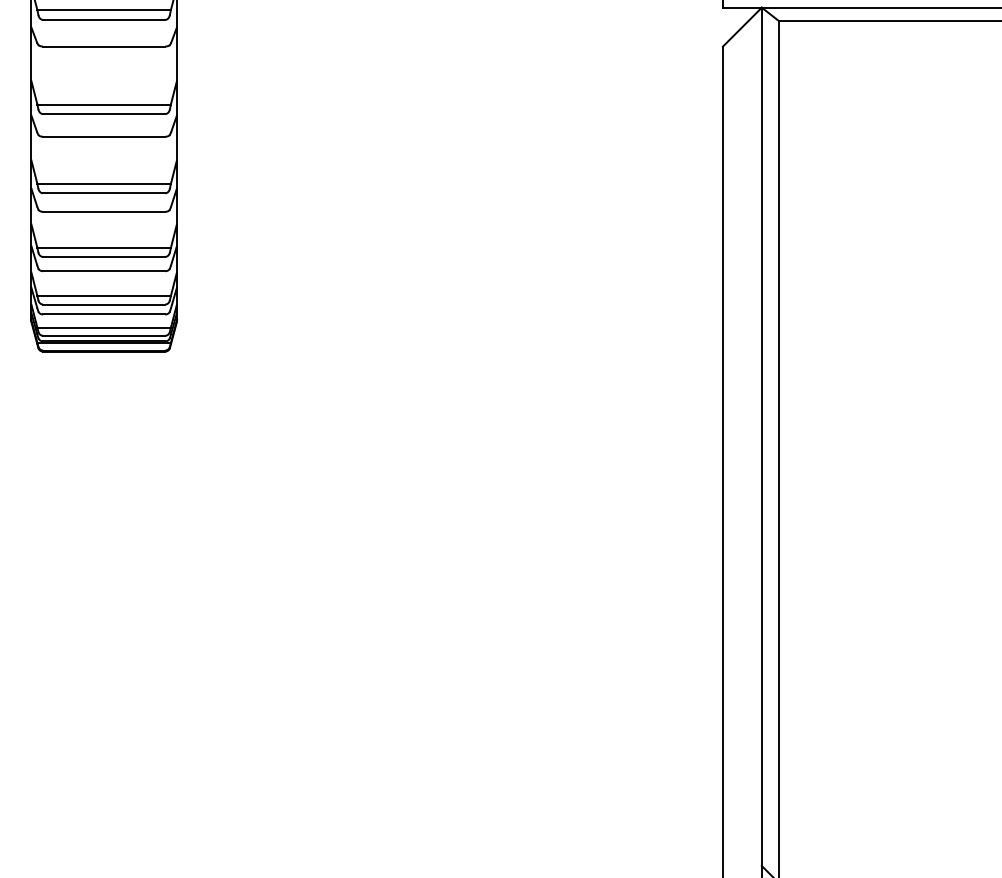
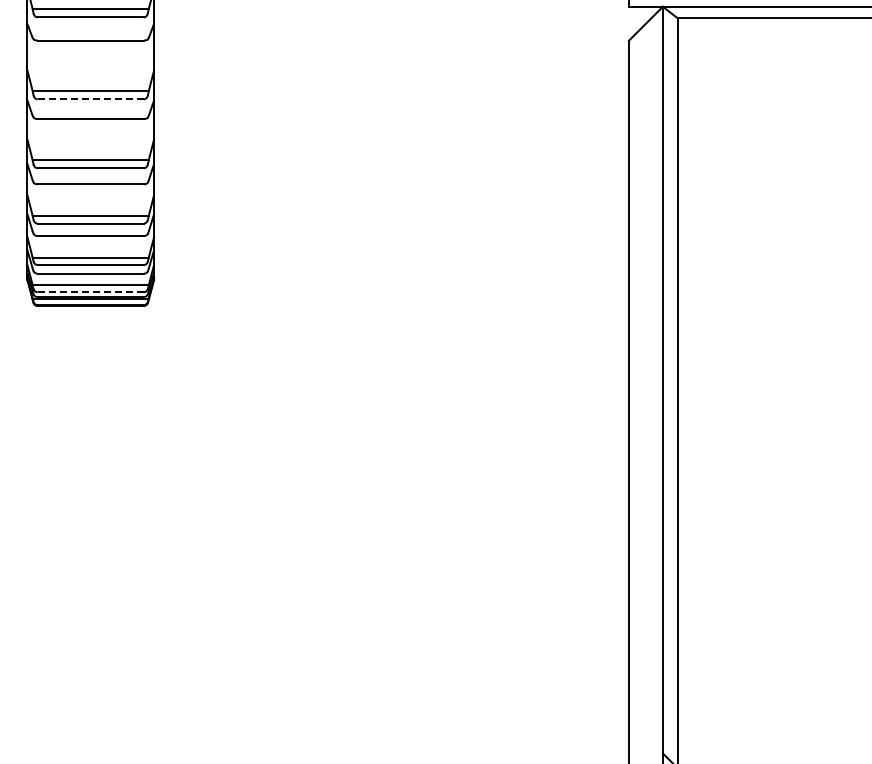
line: (103, 114) -> (90, 99), solid -> dashed
line: (103, 336) -> (90, 292), solid -> dashed

